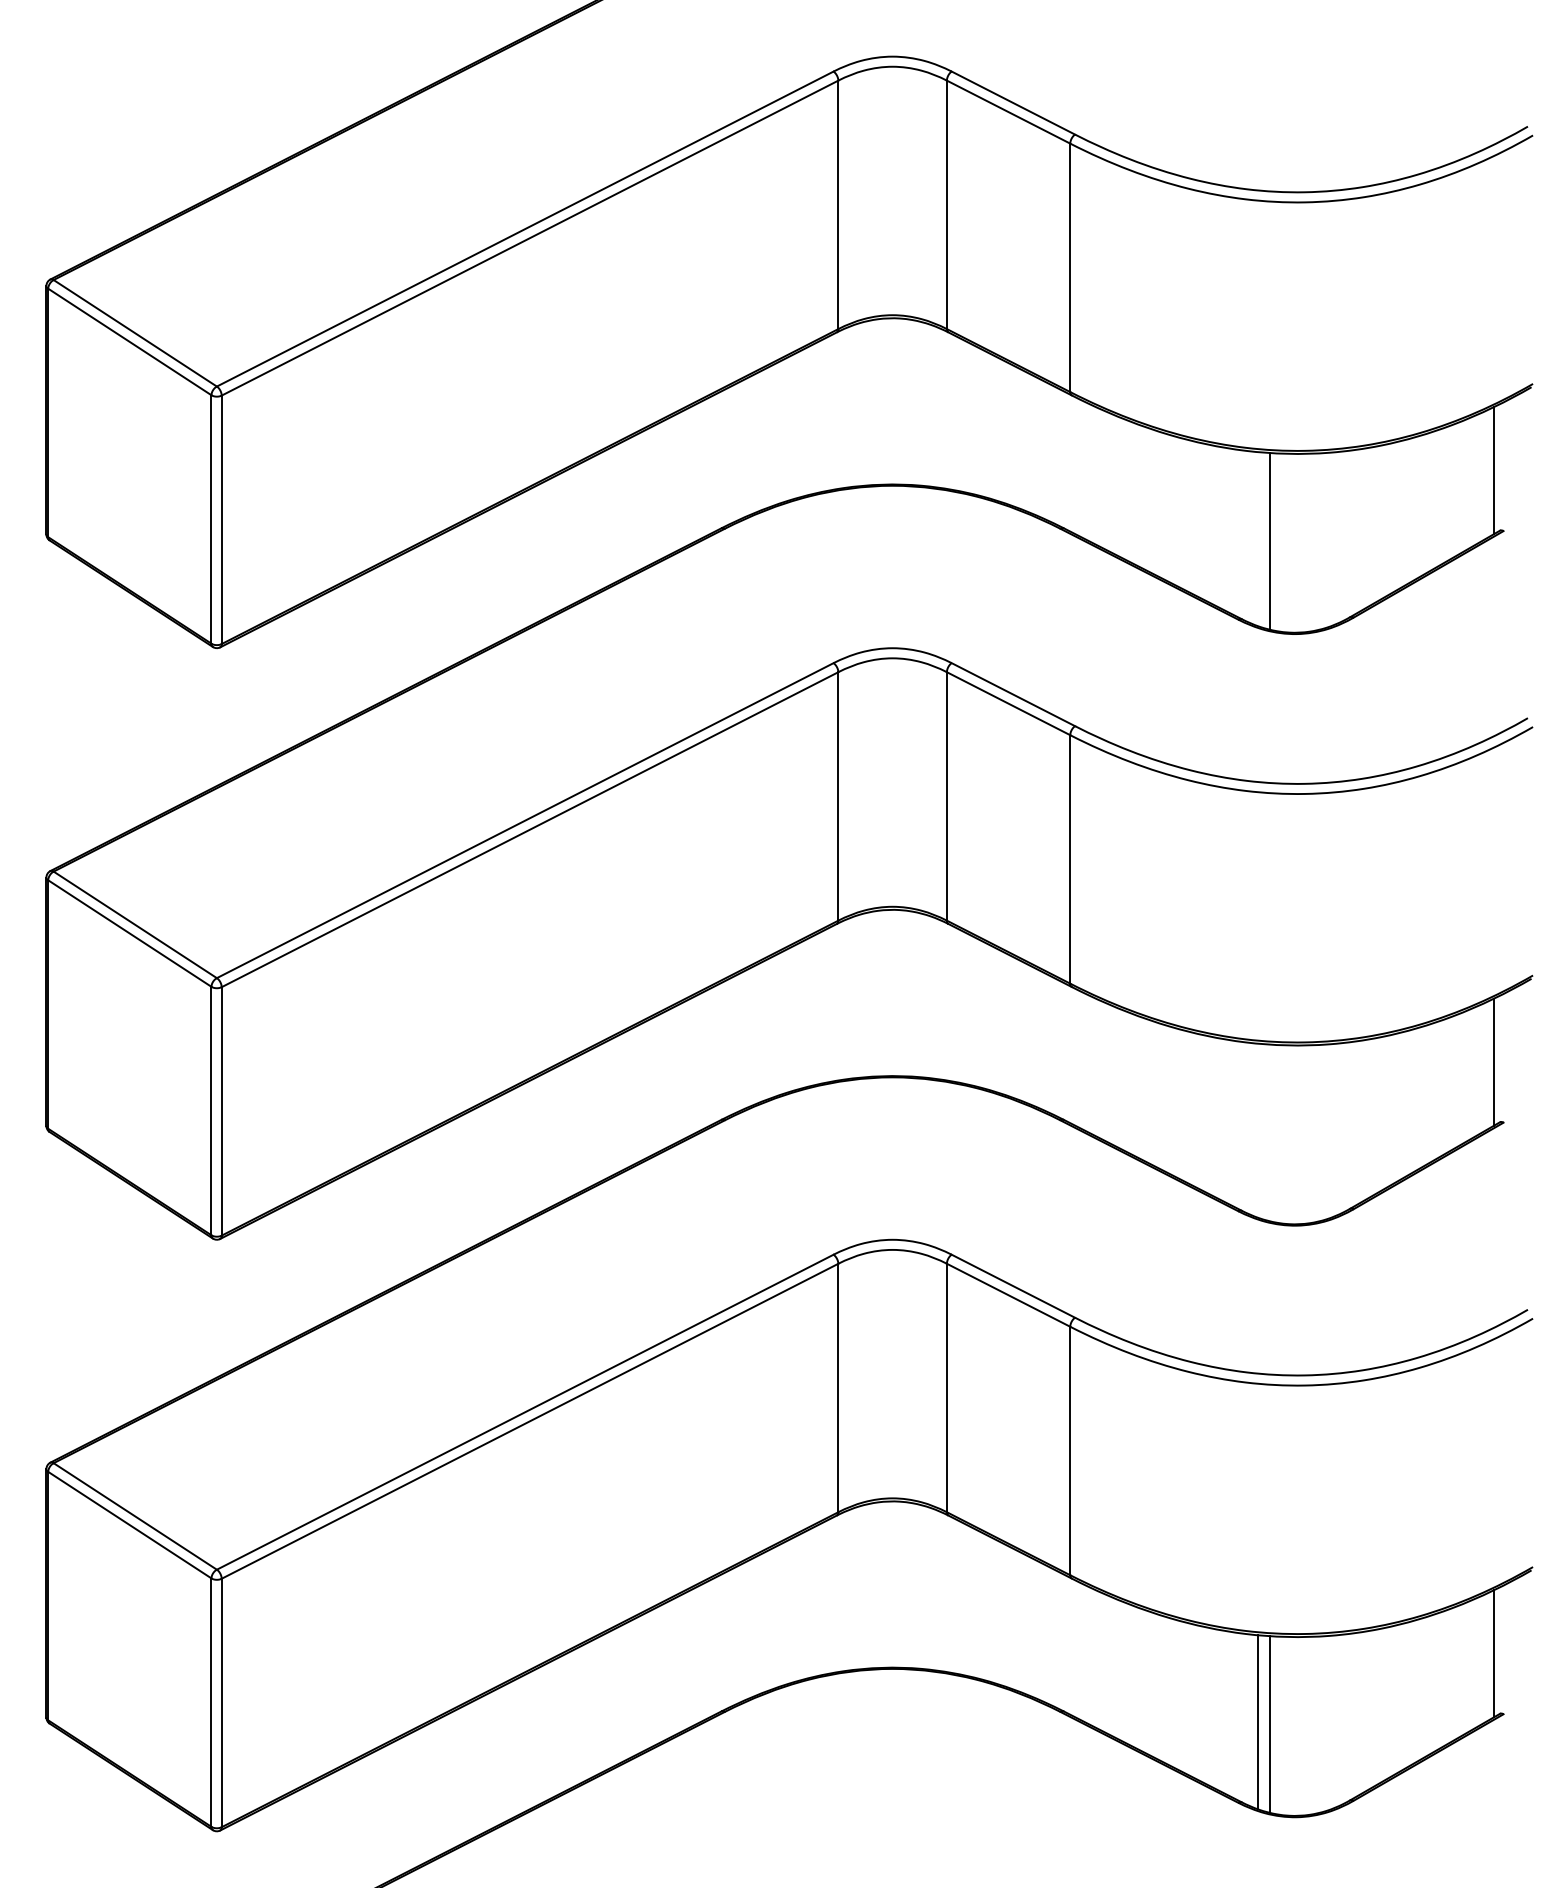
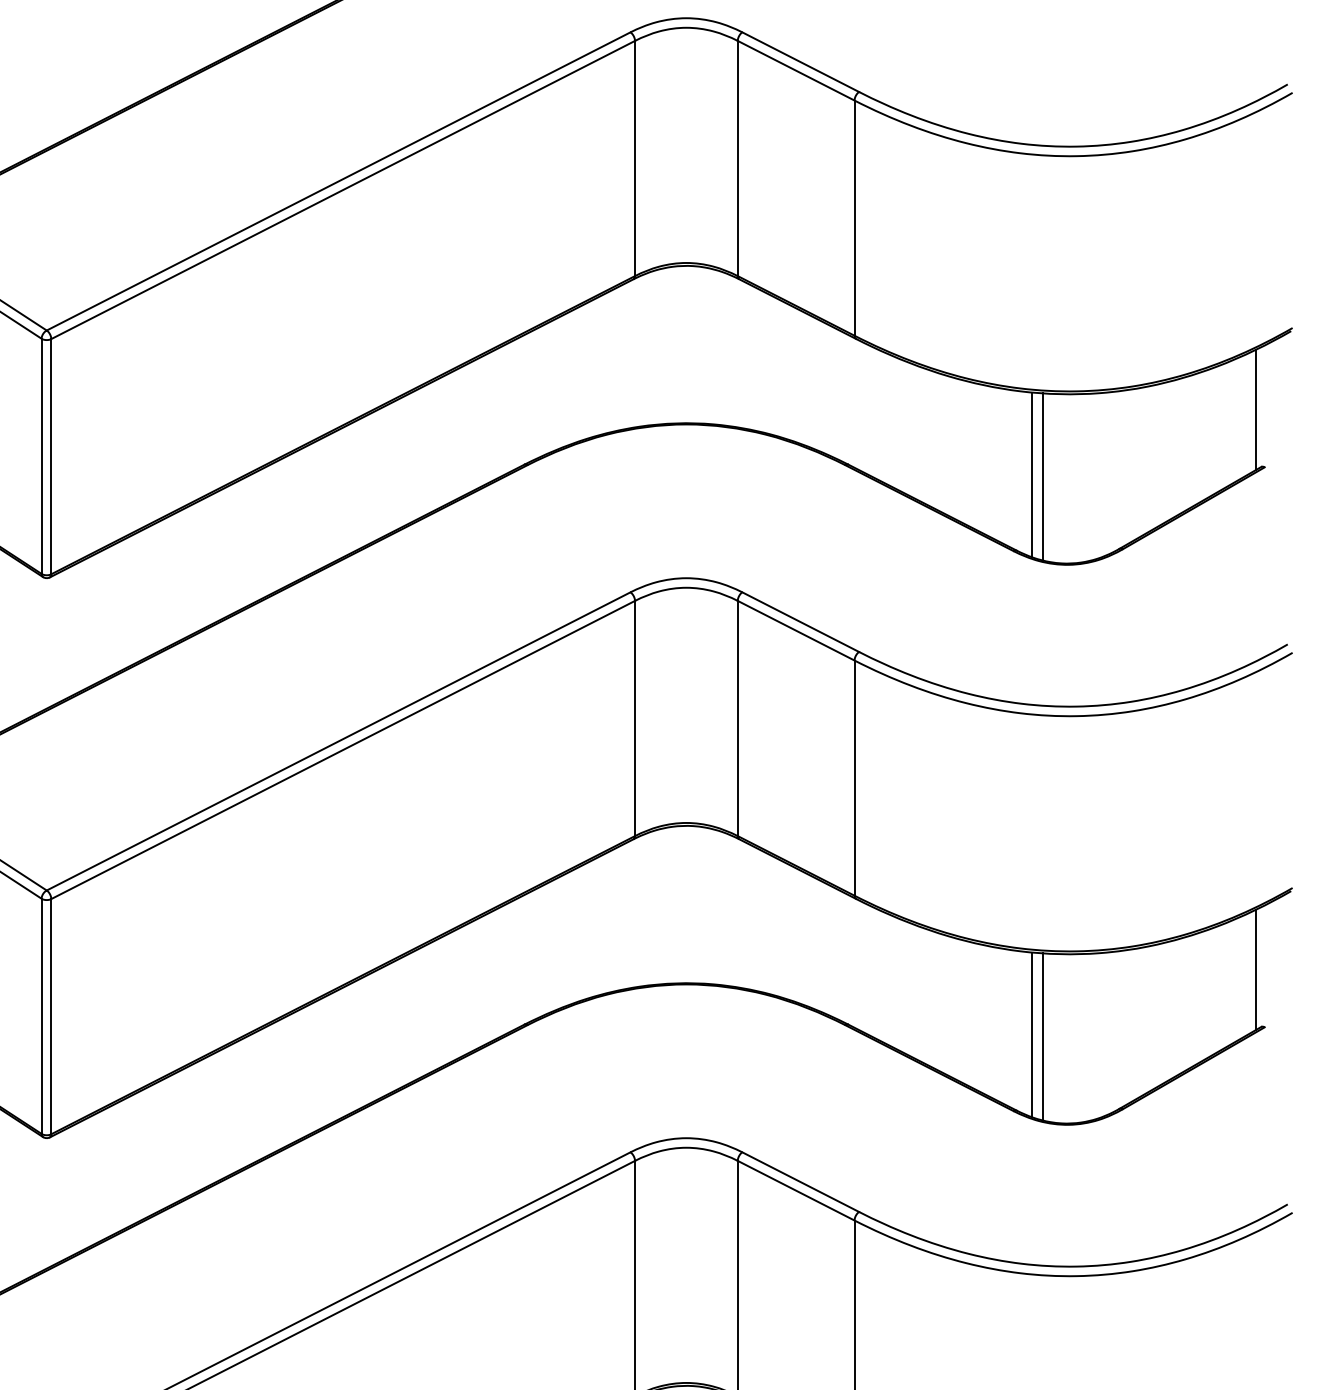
line: (1257, 539) -> (1031, 475), added
line: (1257, 1130) -> (1031, 1034), added
line: (1269, 1132) -> (1043, 1036), added

